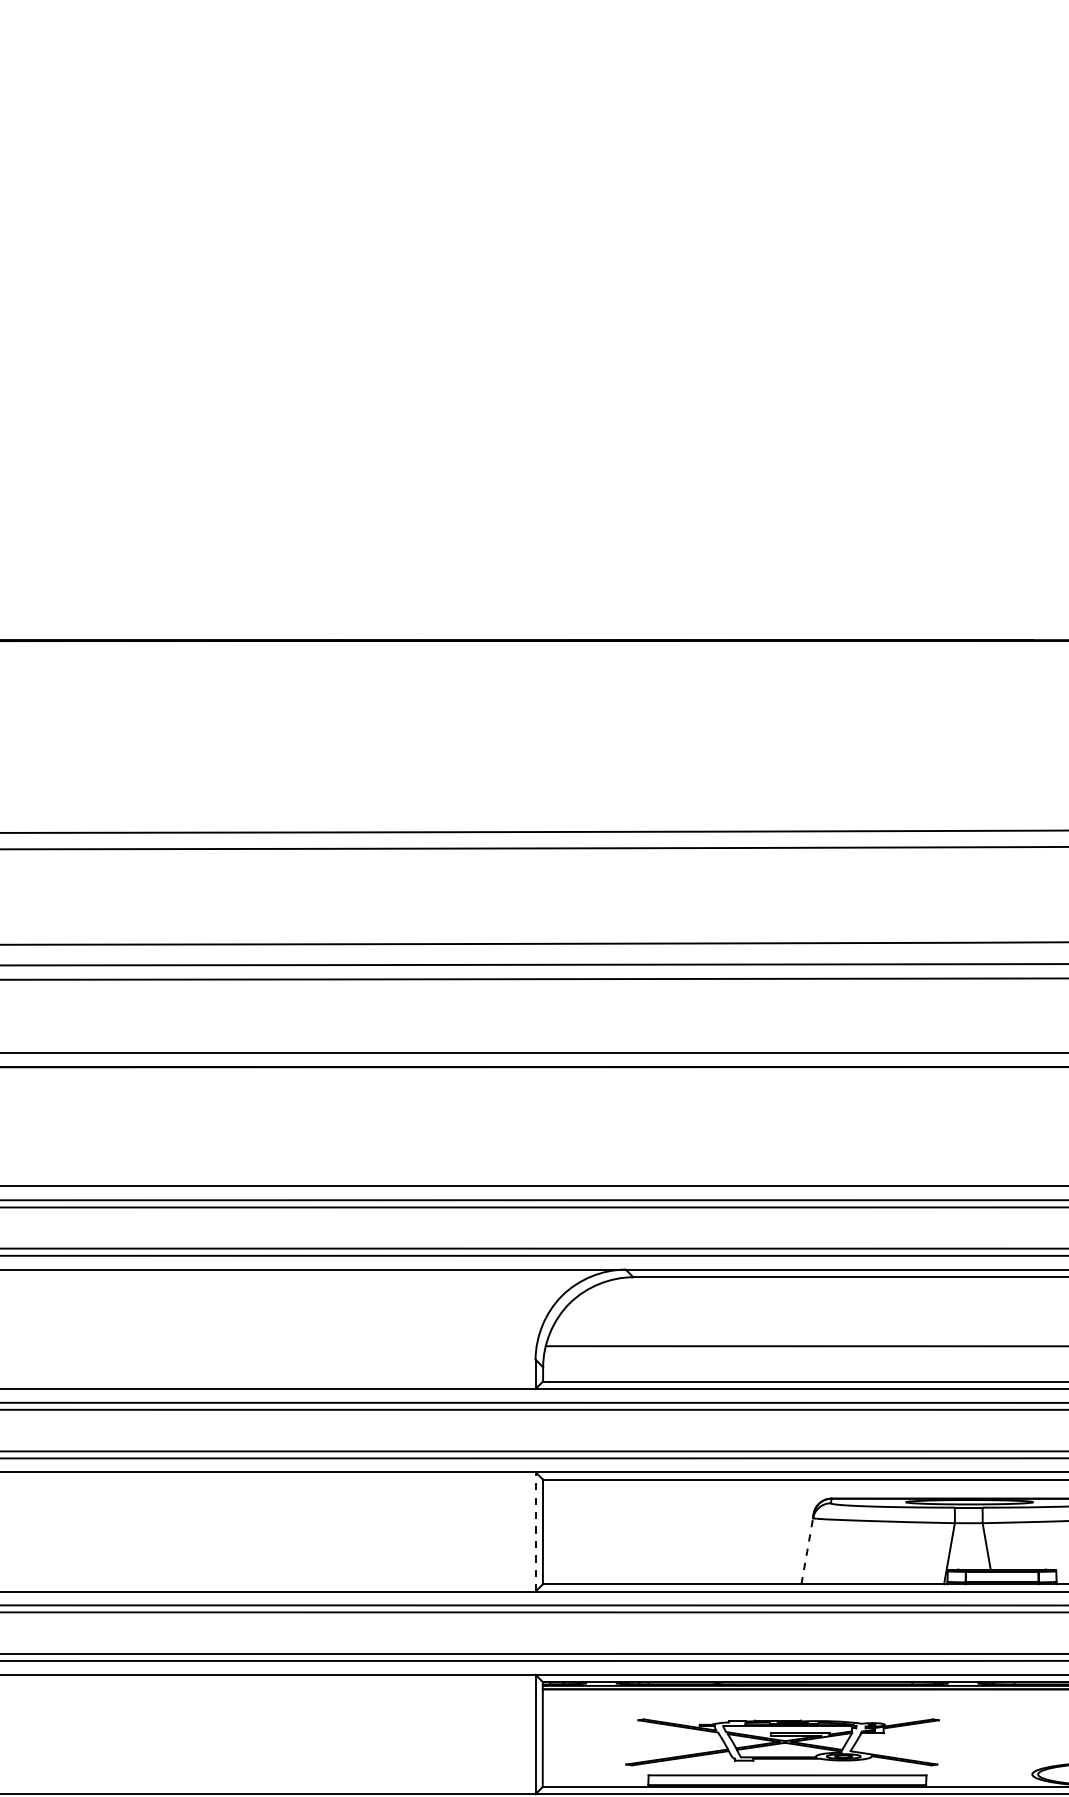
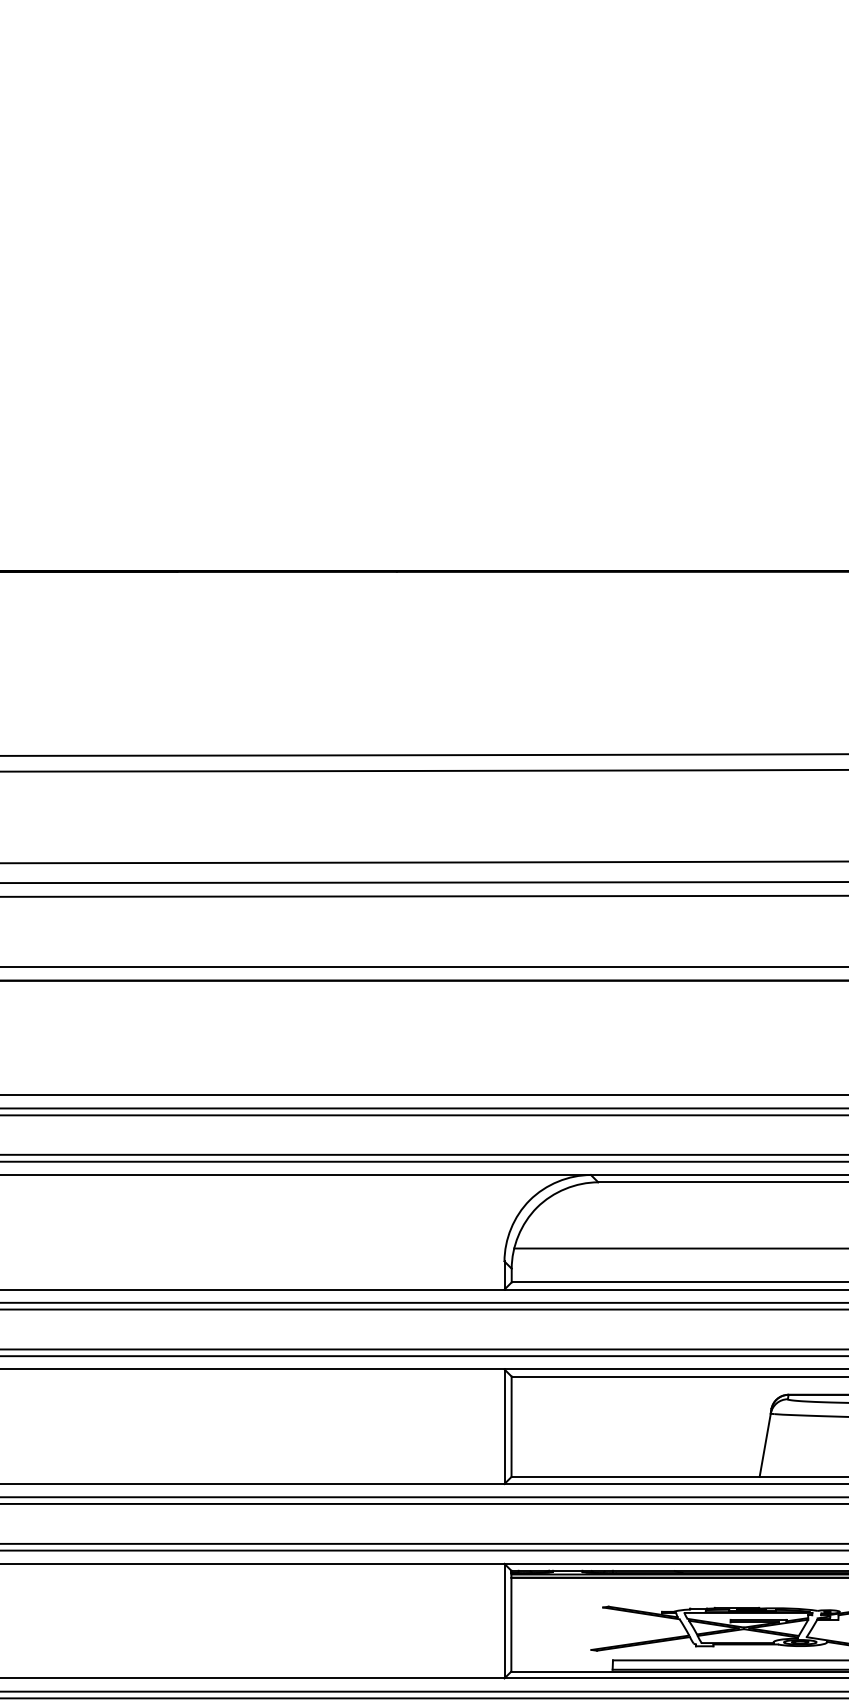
line: (535, 1531) -> (504, 1426), dashed -> solid
line: (807, 1551) -> (765, 1445), dashed -> solid

